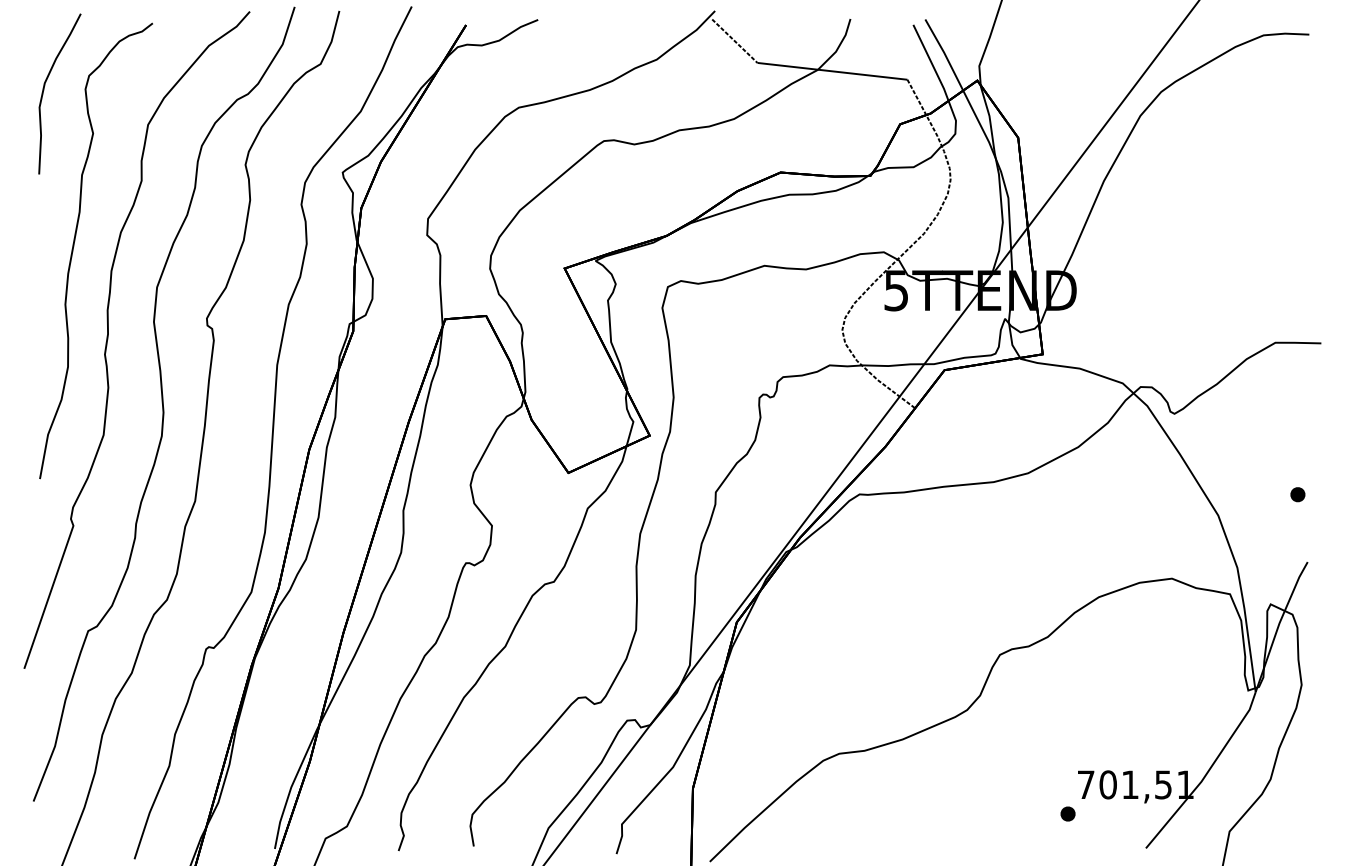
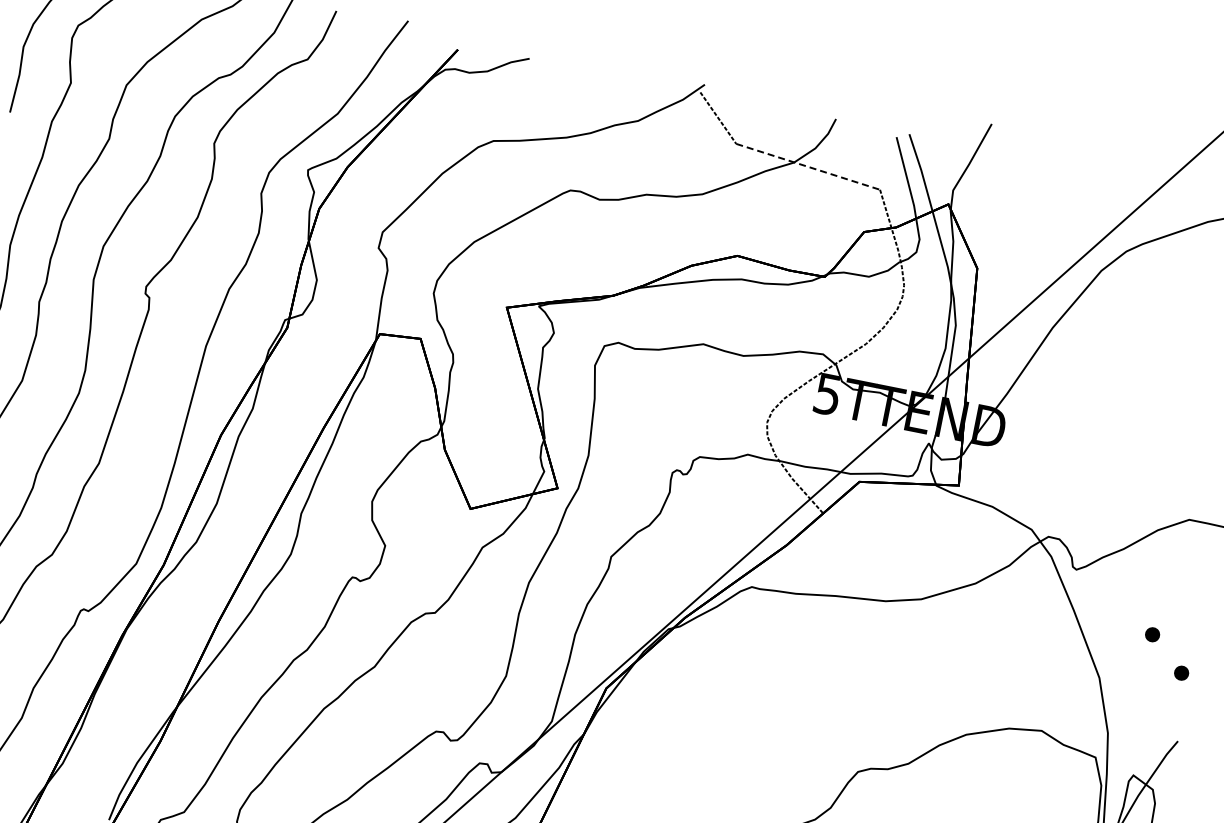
line: (832, 71) -> (808, 167), solid -> dashed
part: (1261, 462) -> (1152, 634), added

